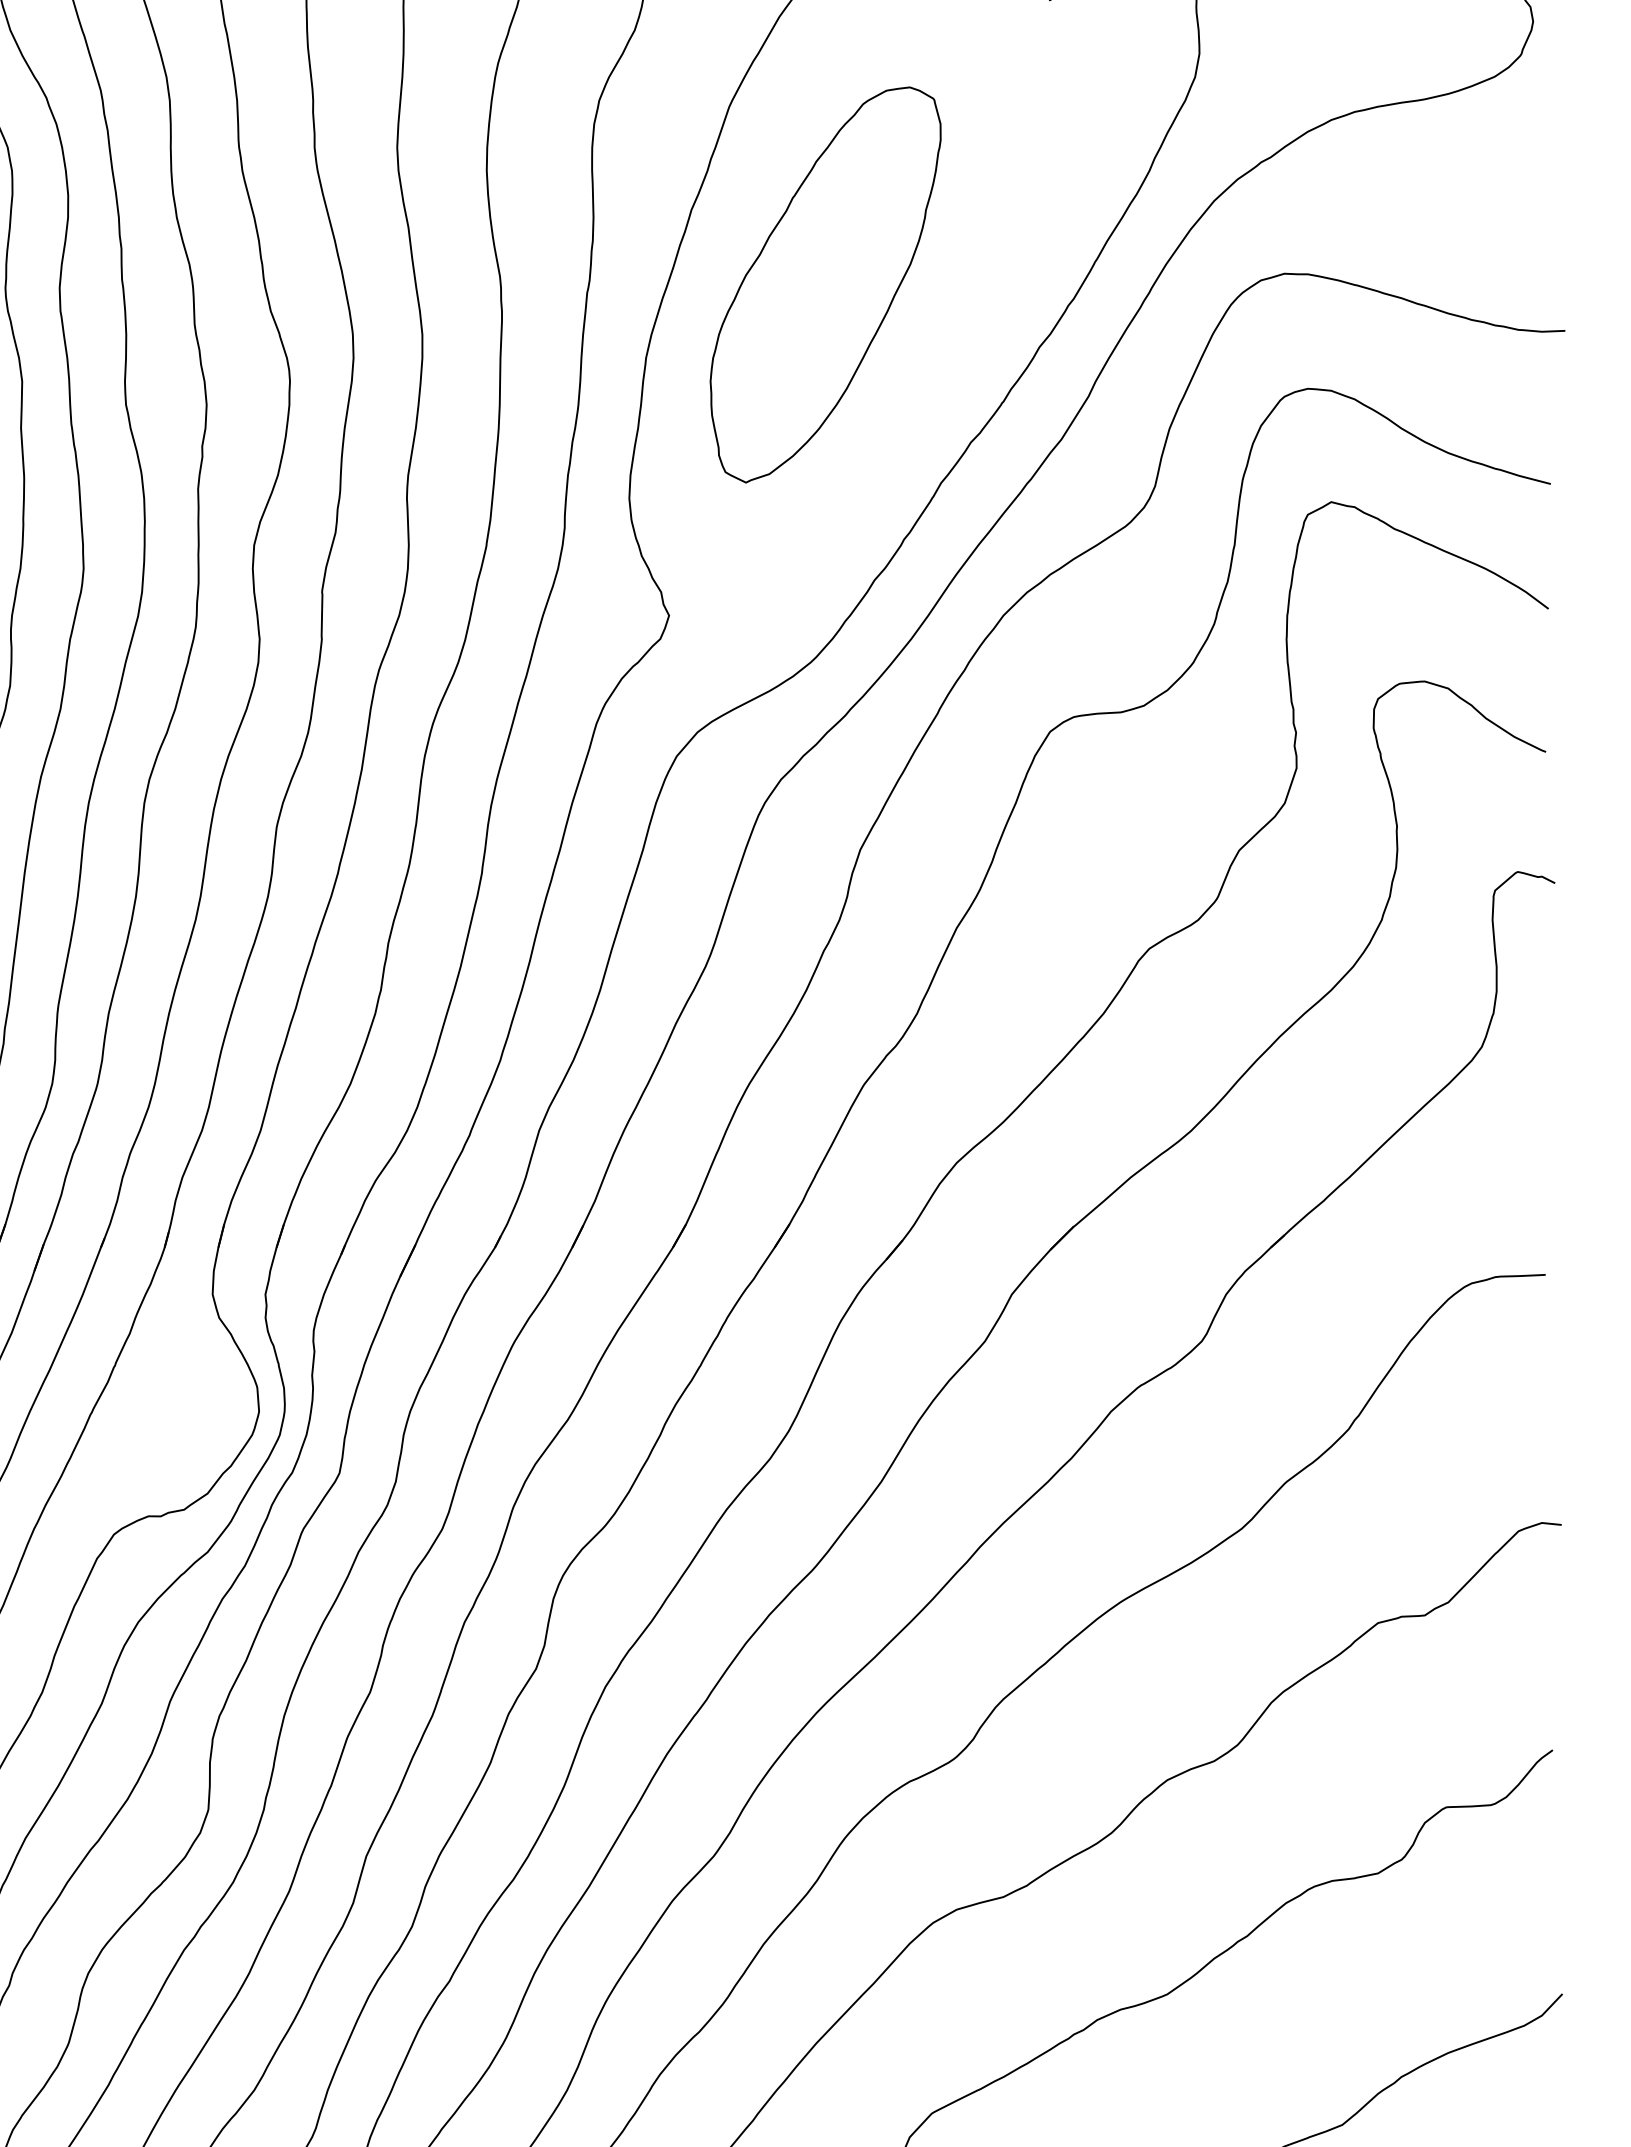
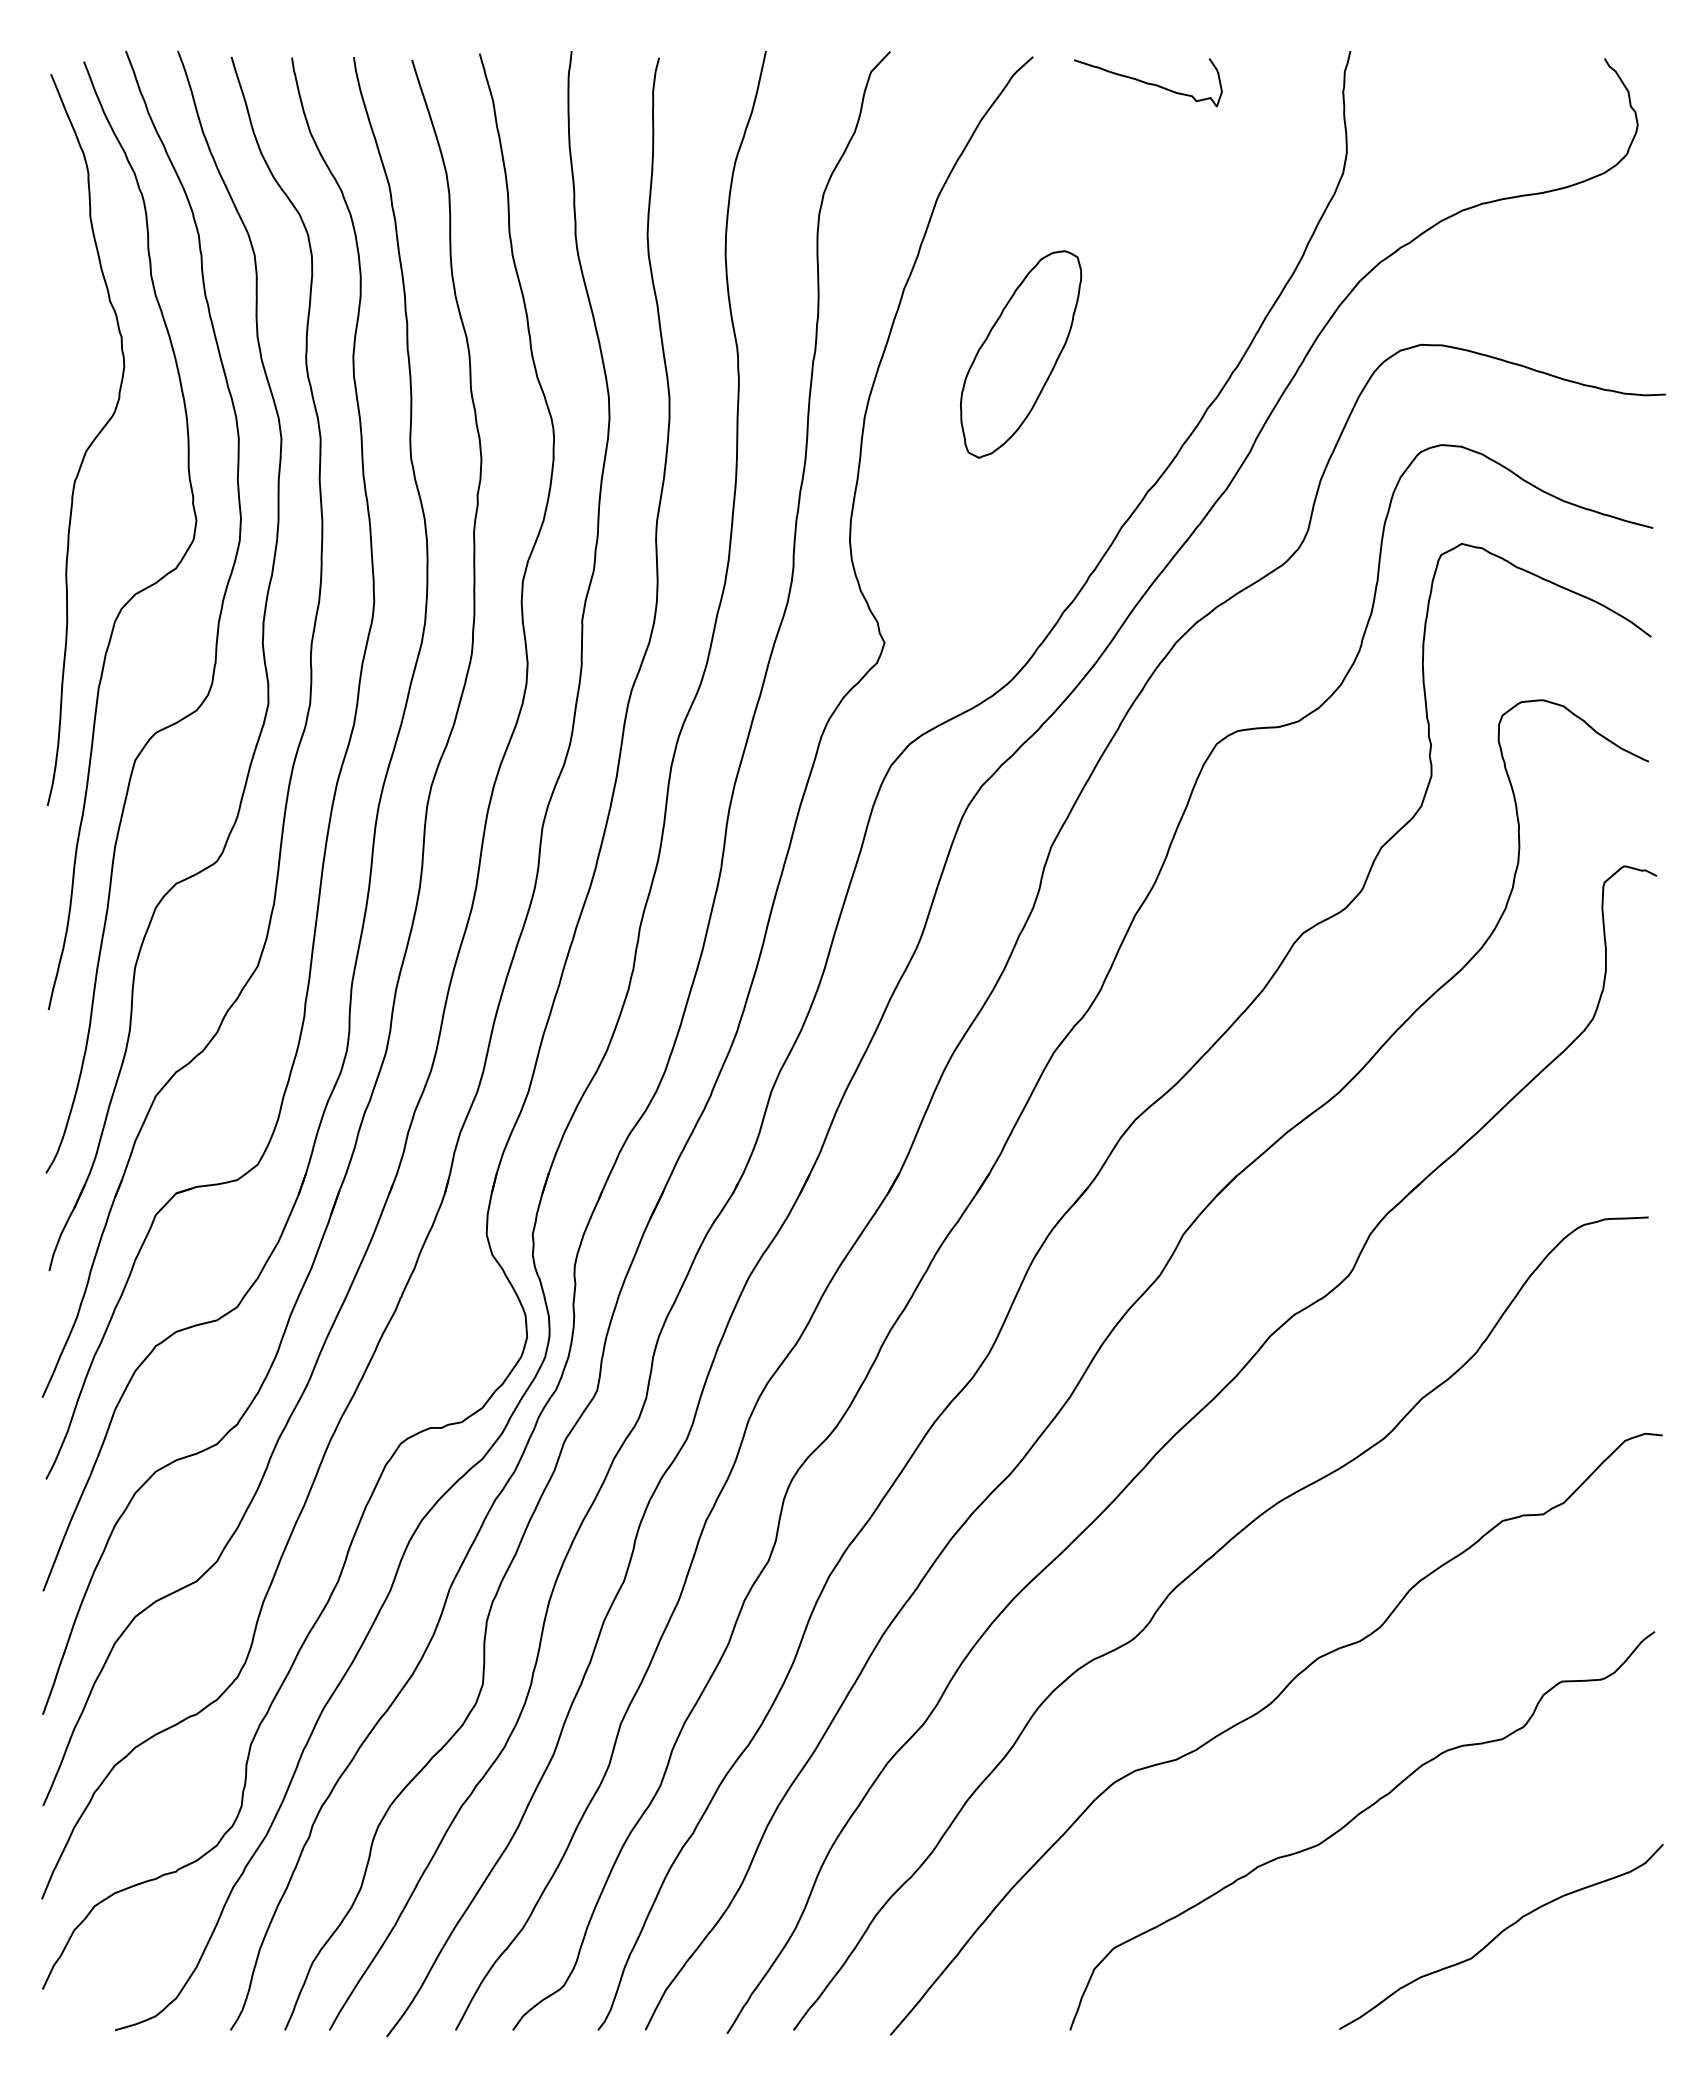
part: (825, 284) -> (1020, 354), size x0.6

